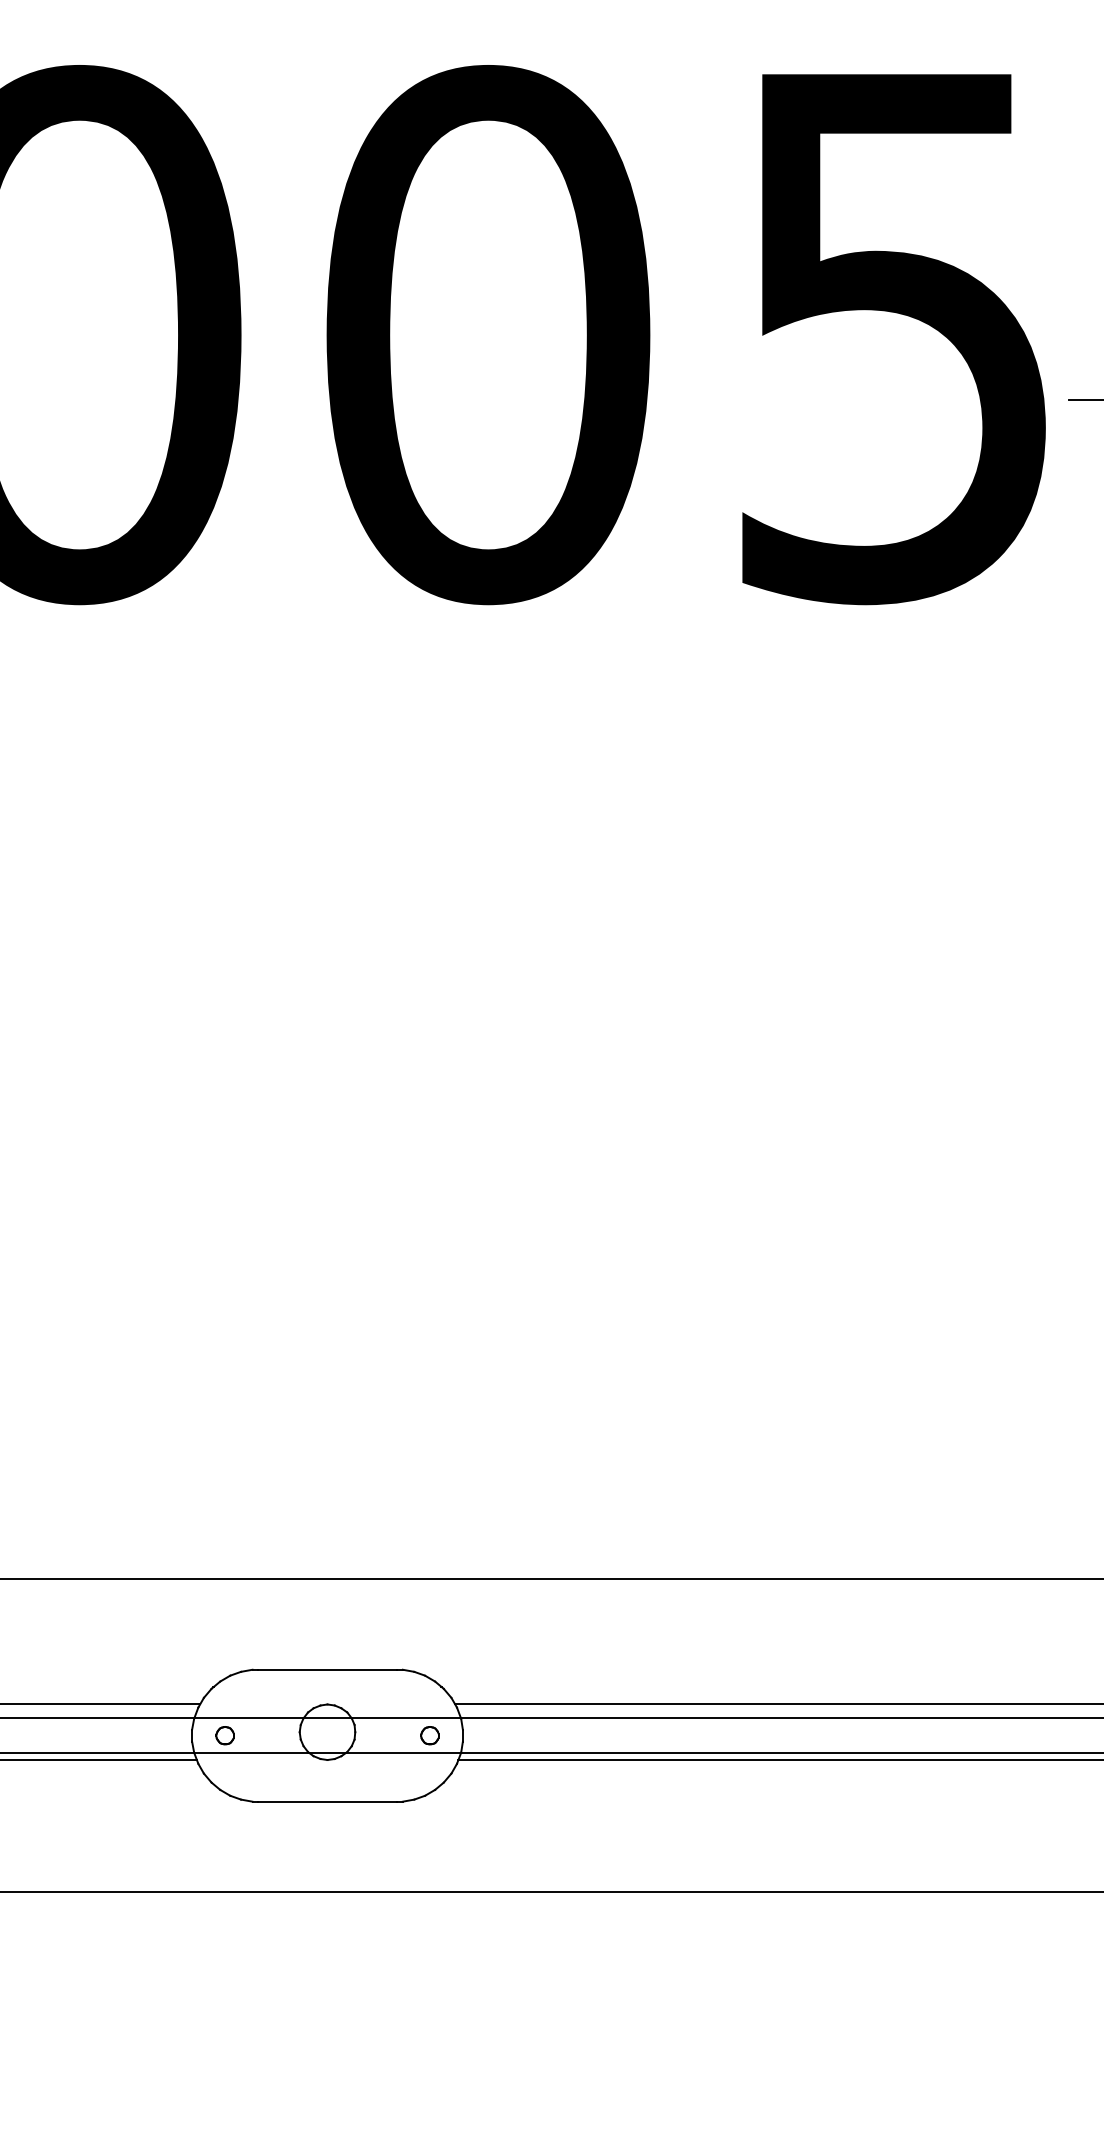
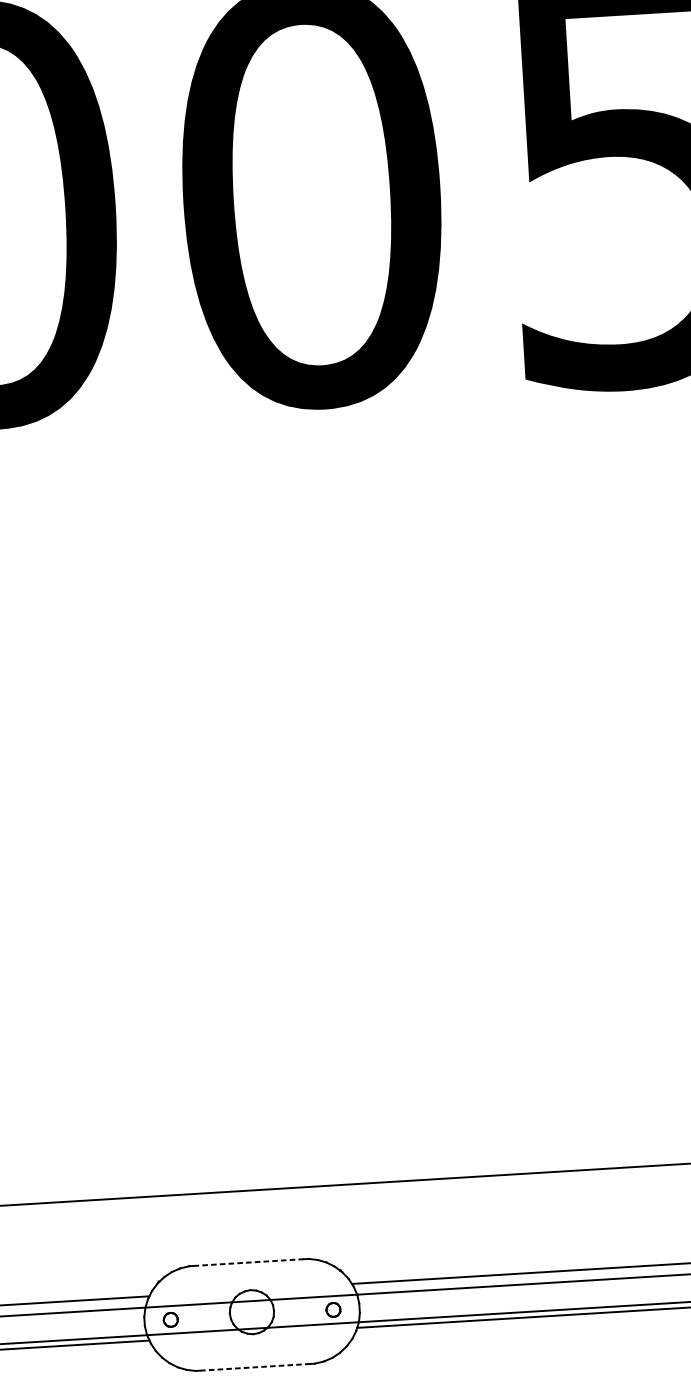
line: (327, 1669) -> (248, 1262), solid -> dashed
line: (328, 1801) -> (256, 1367), solid -> dashed

